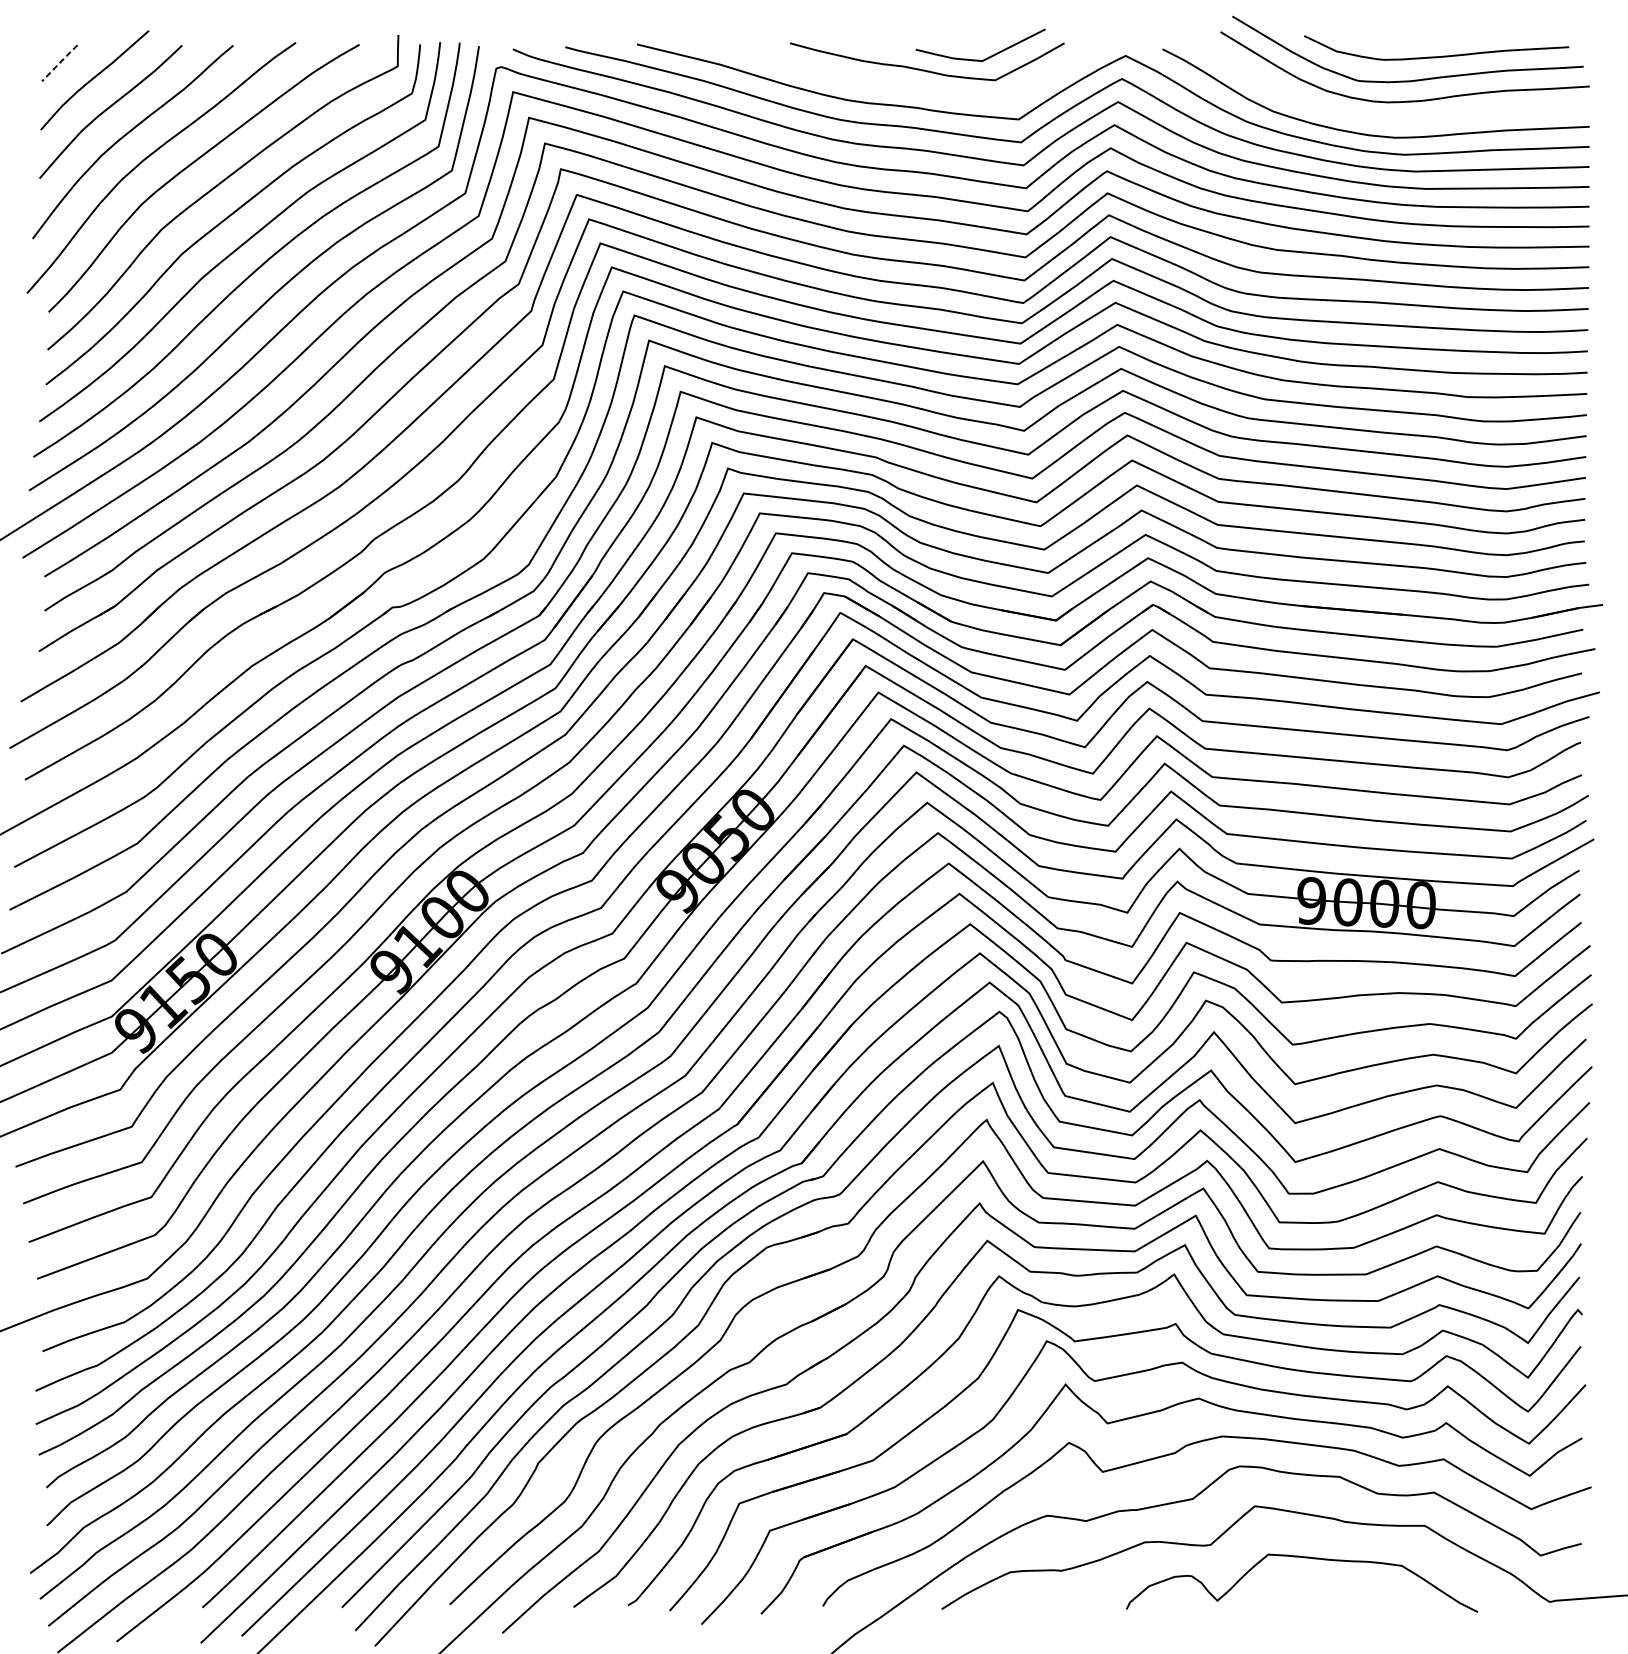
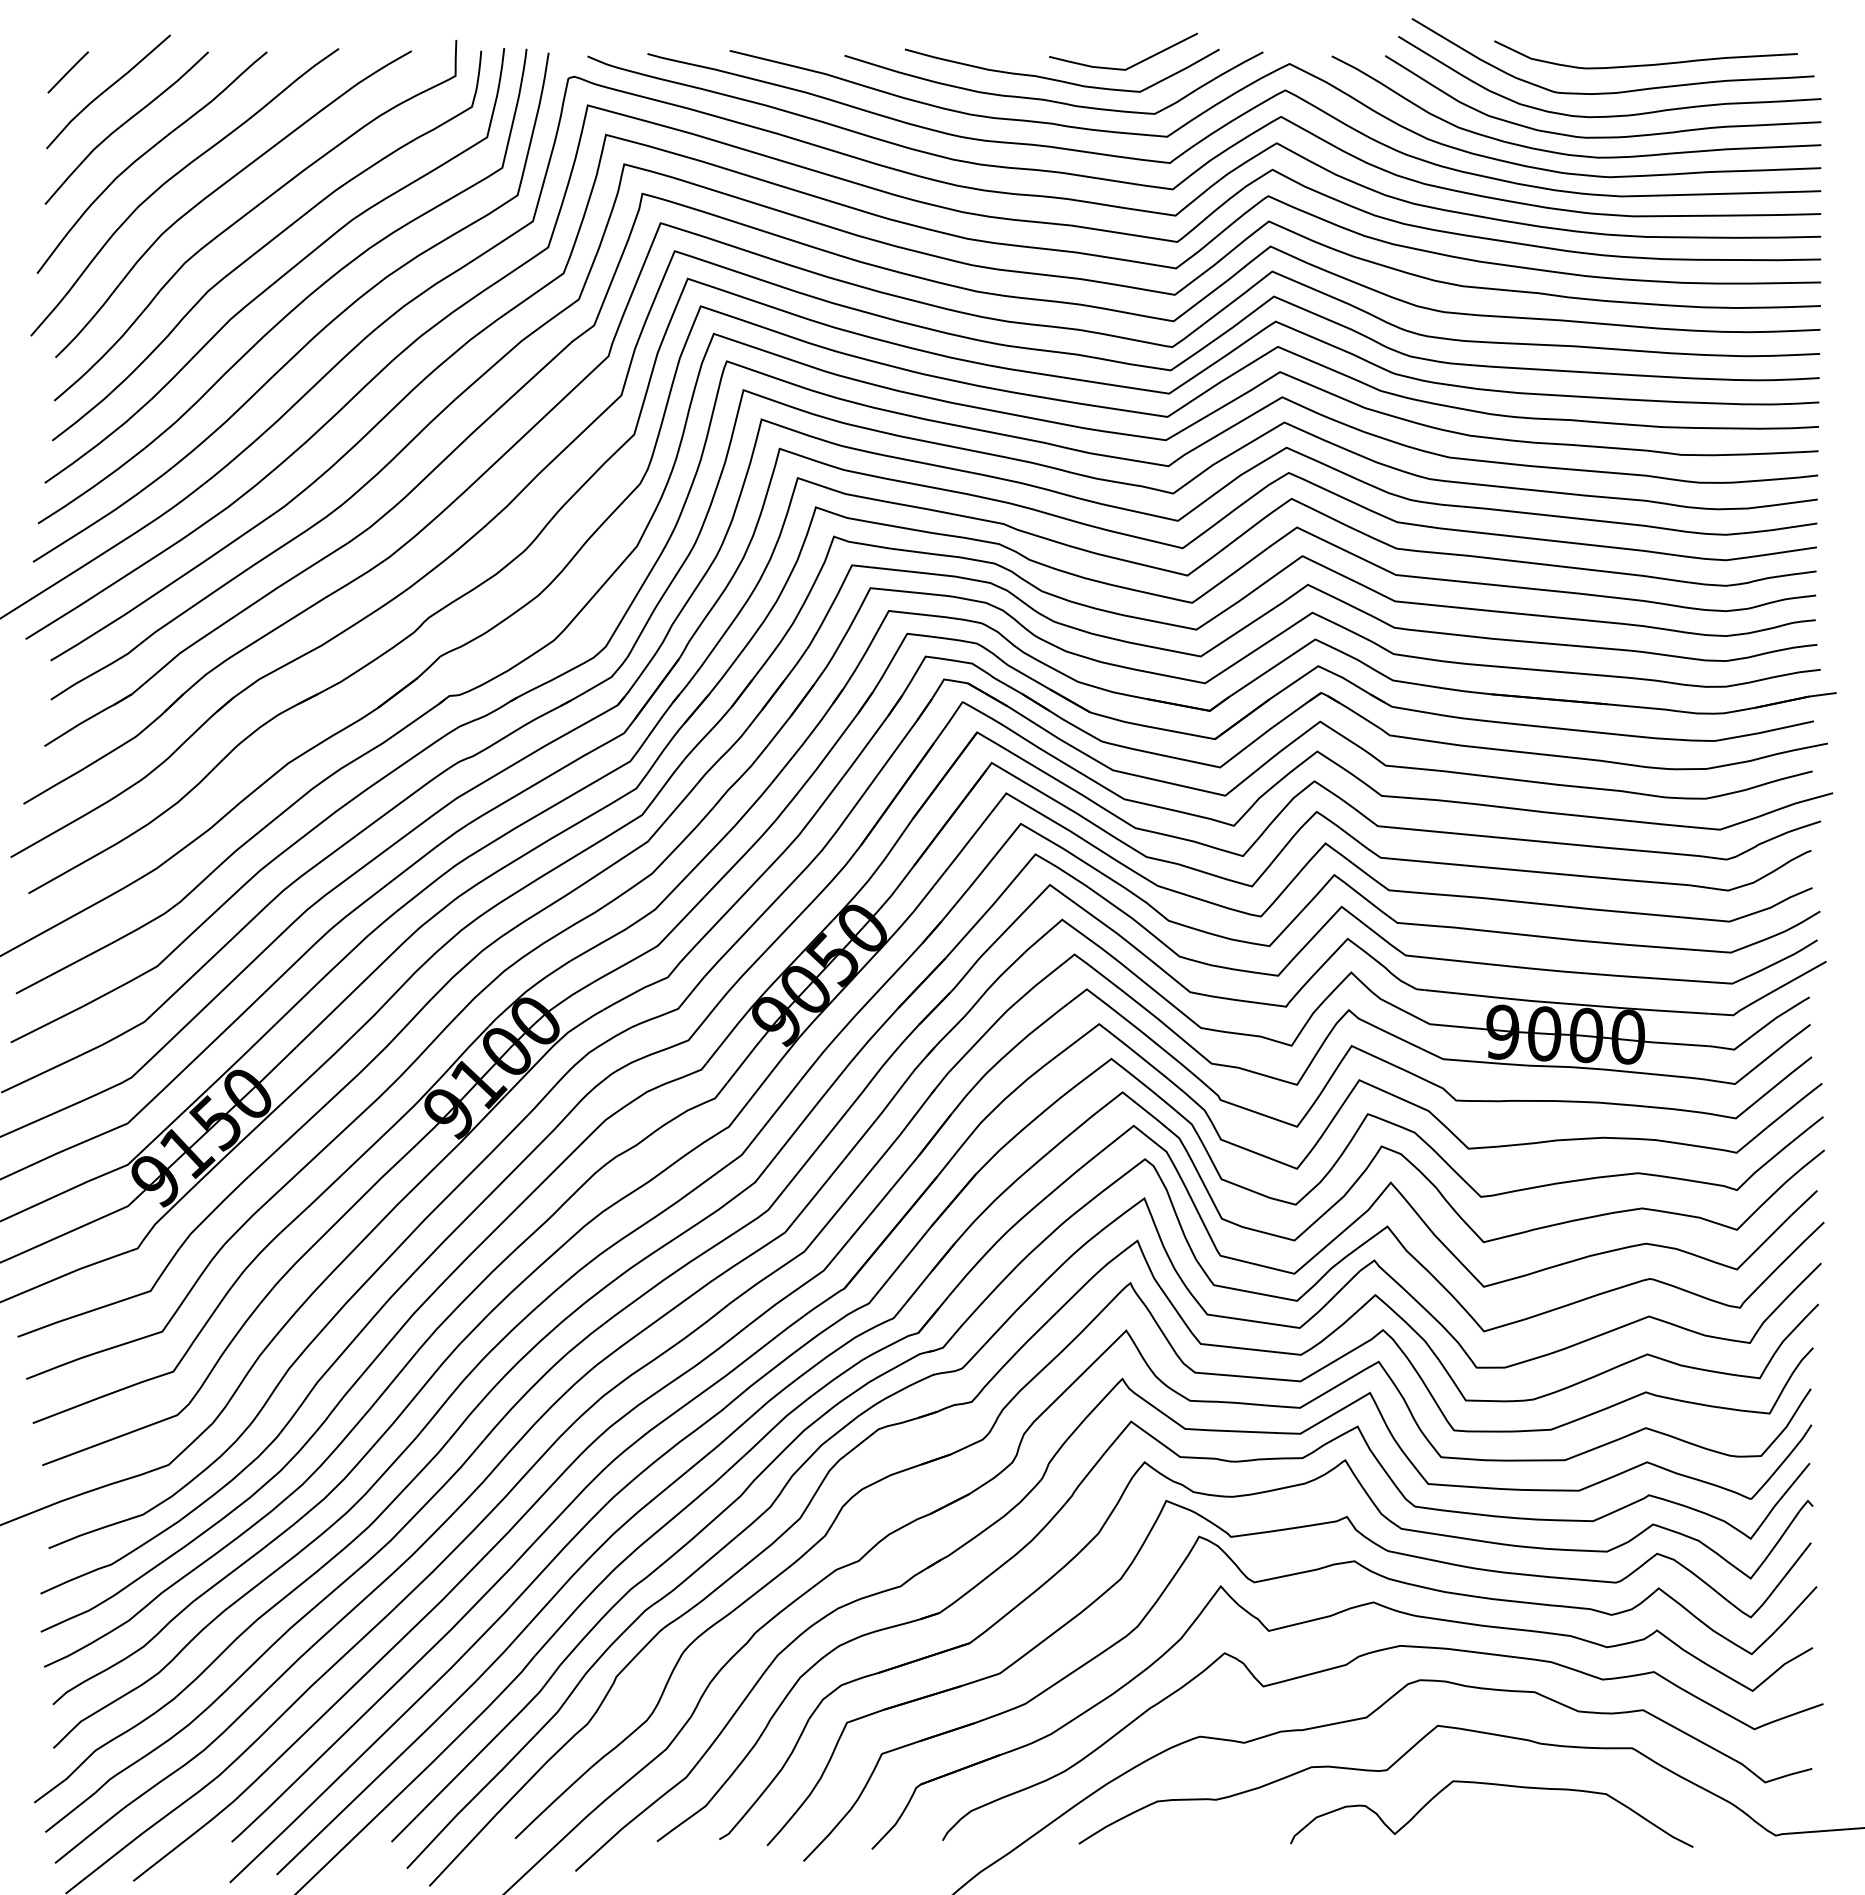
line: (59, 62) -> (68, 71), dashed -> solid
curve: (915, 86) -> (1048, 99), added
curve: (1399, 119) -> (1603, 136), added

